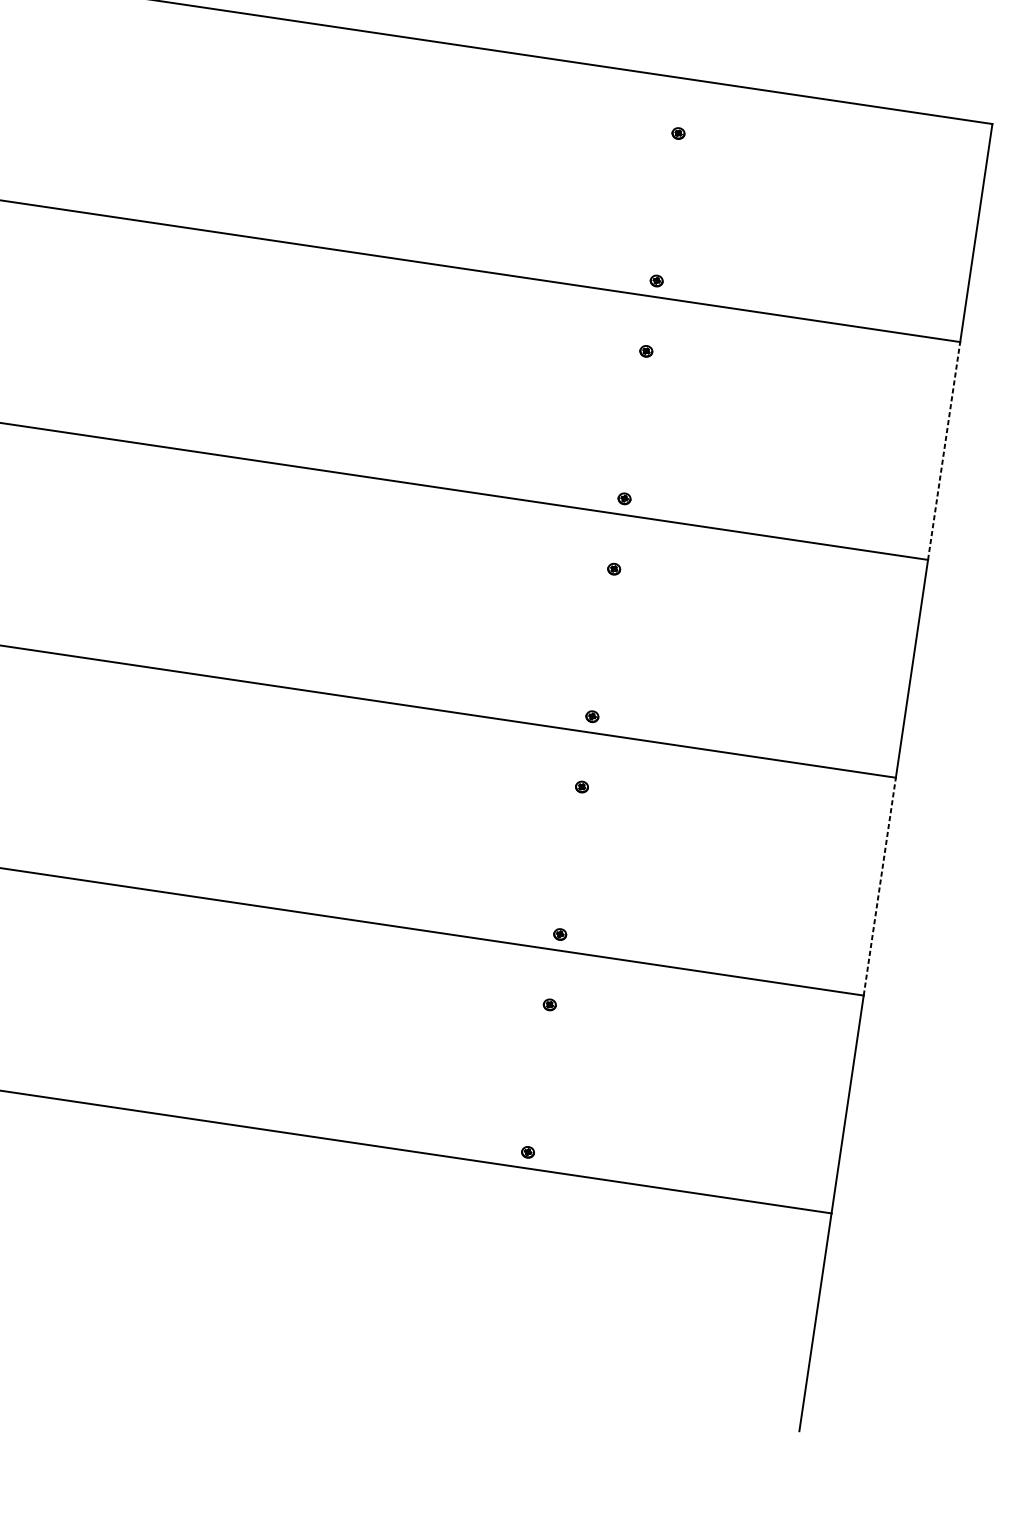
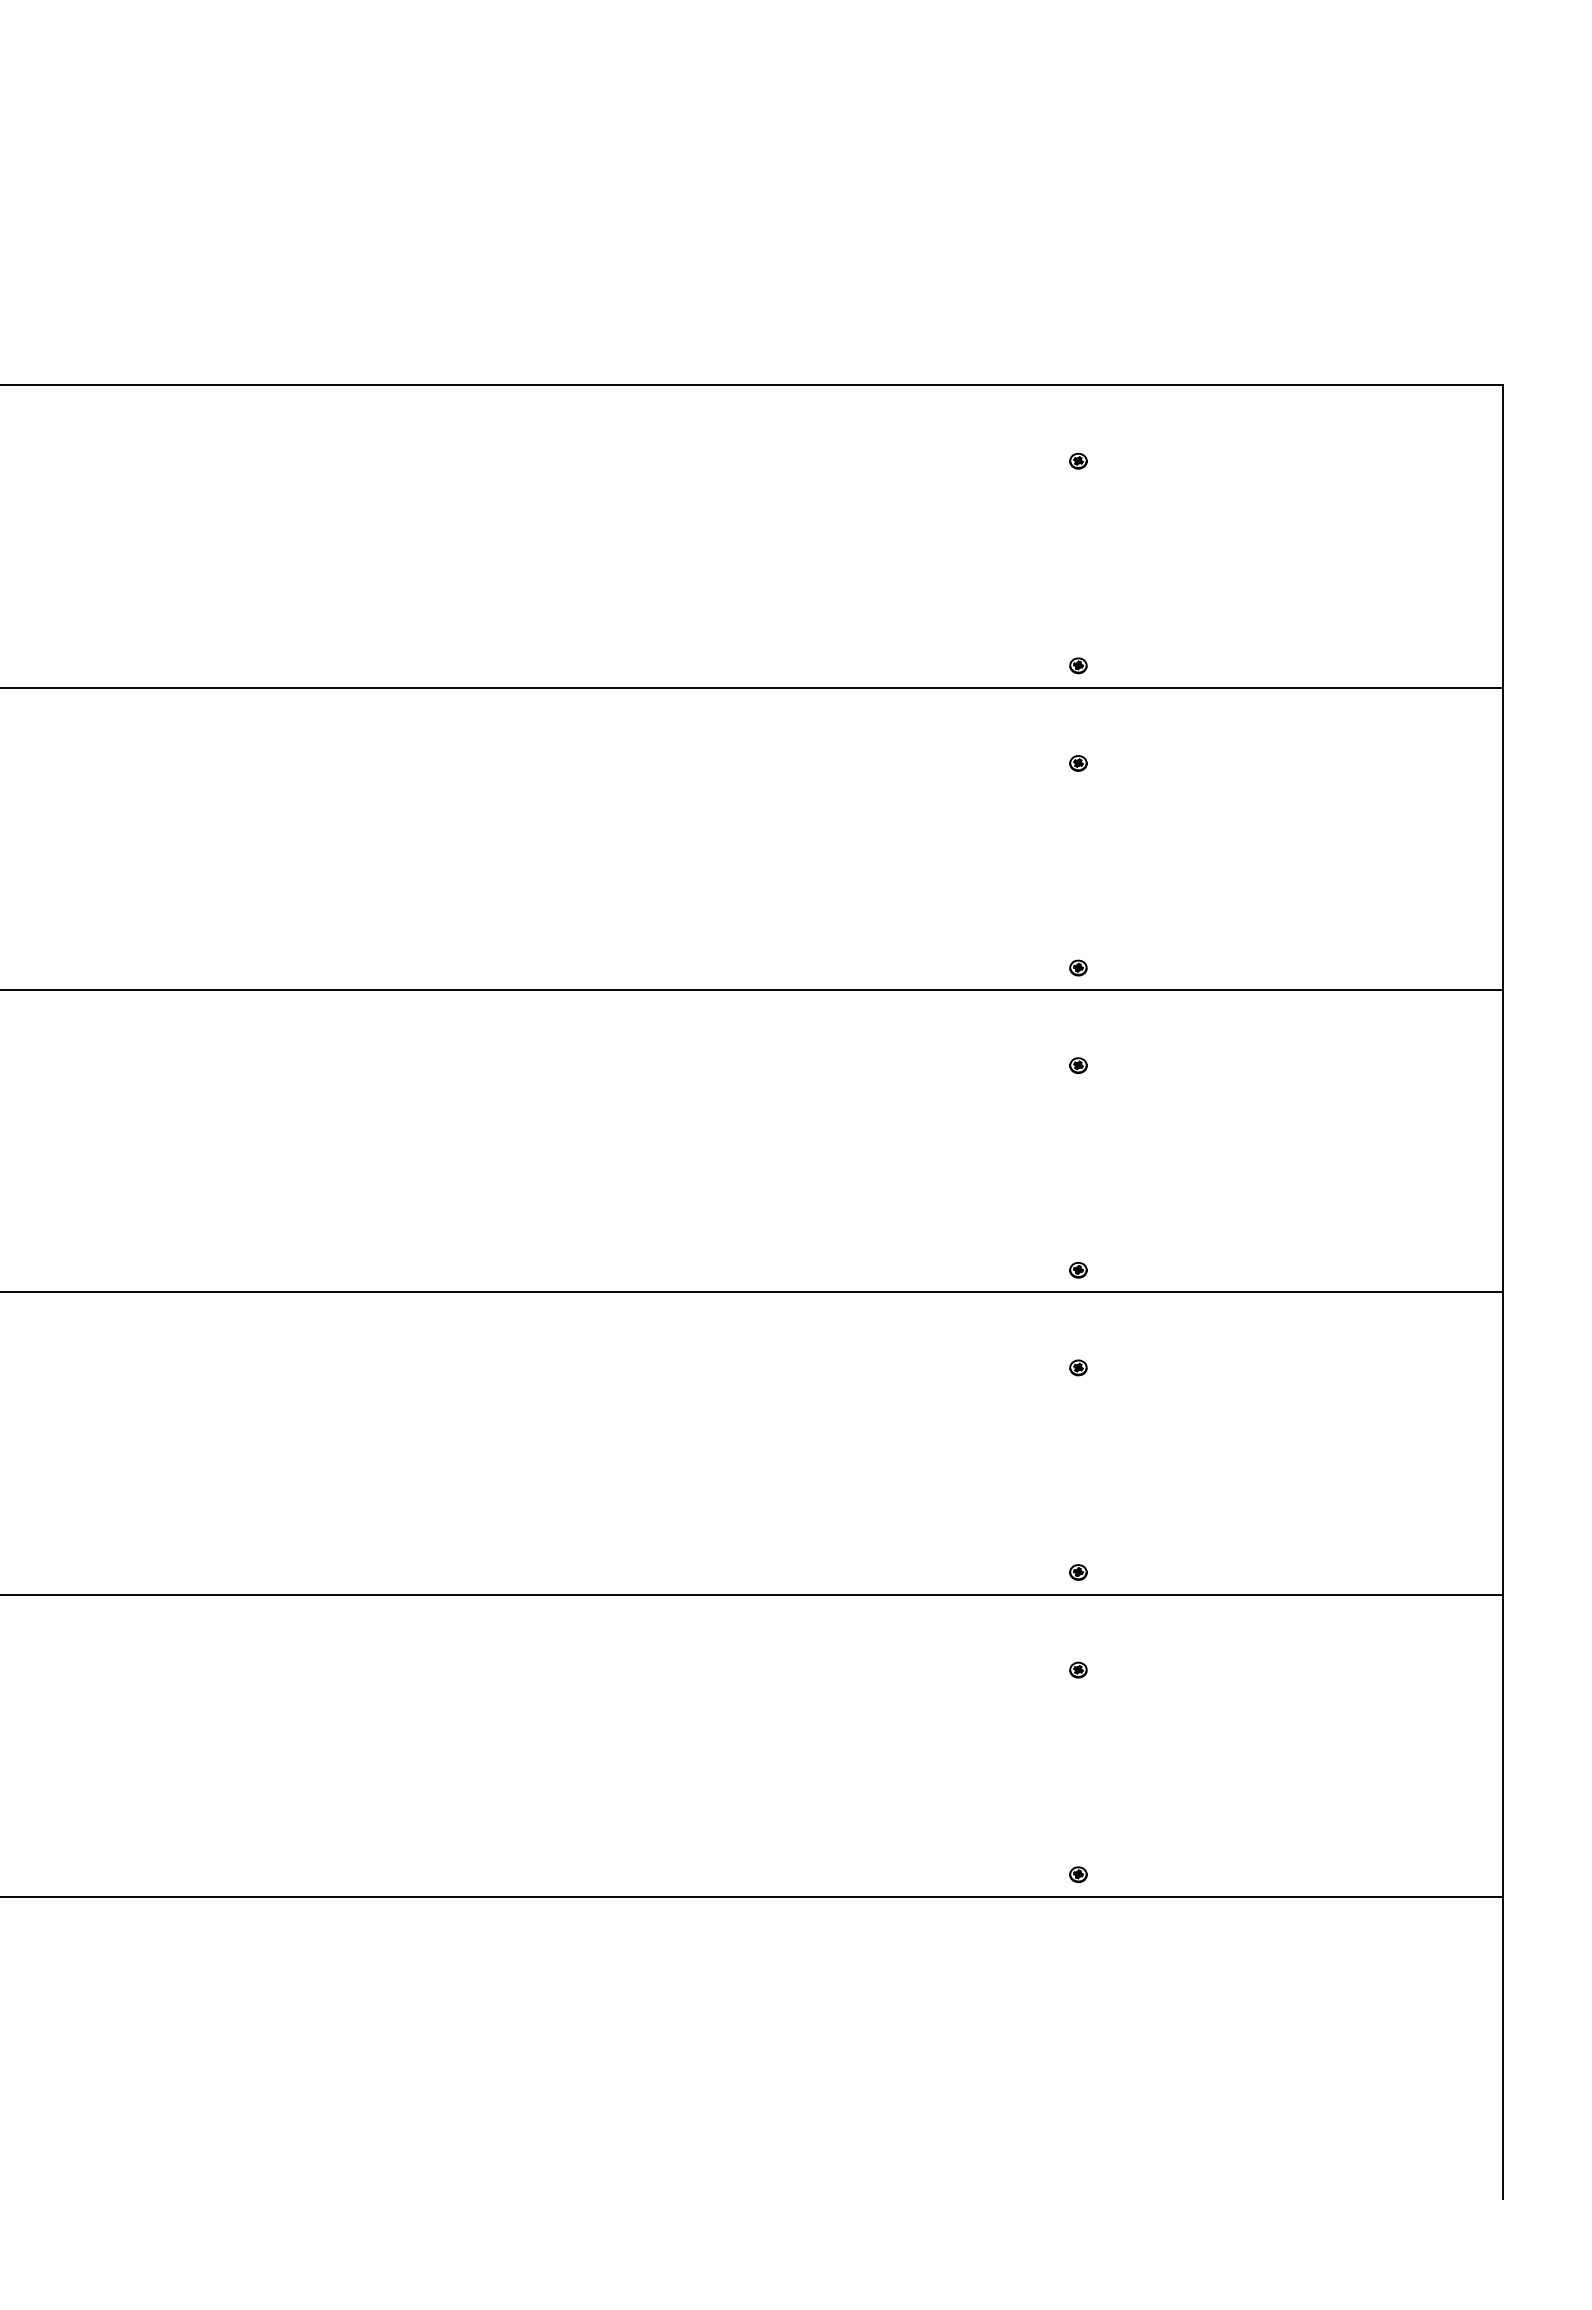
line: (944, 450) -> (1502, 838), dashed -> solid
line: (879, 885) -> (1502, 1442), dashed -> solid

